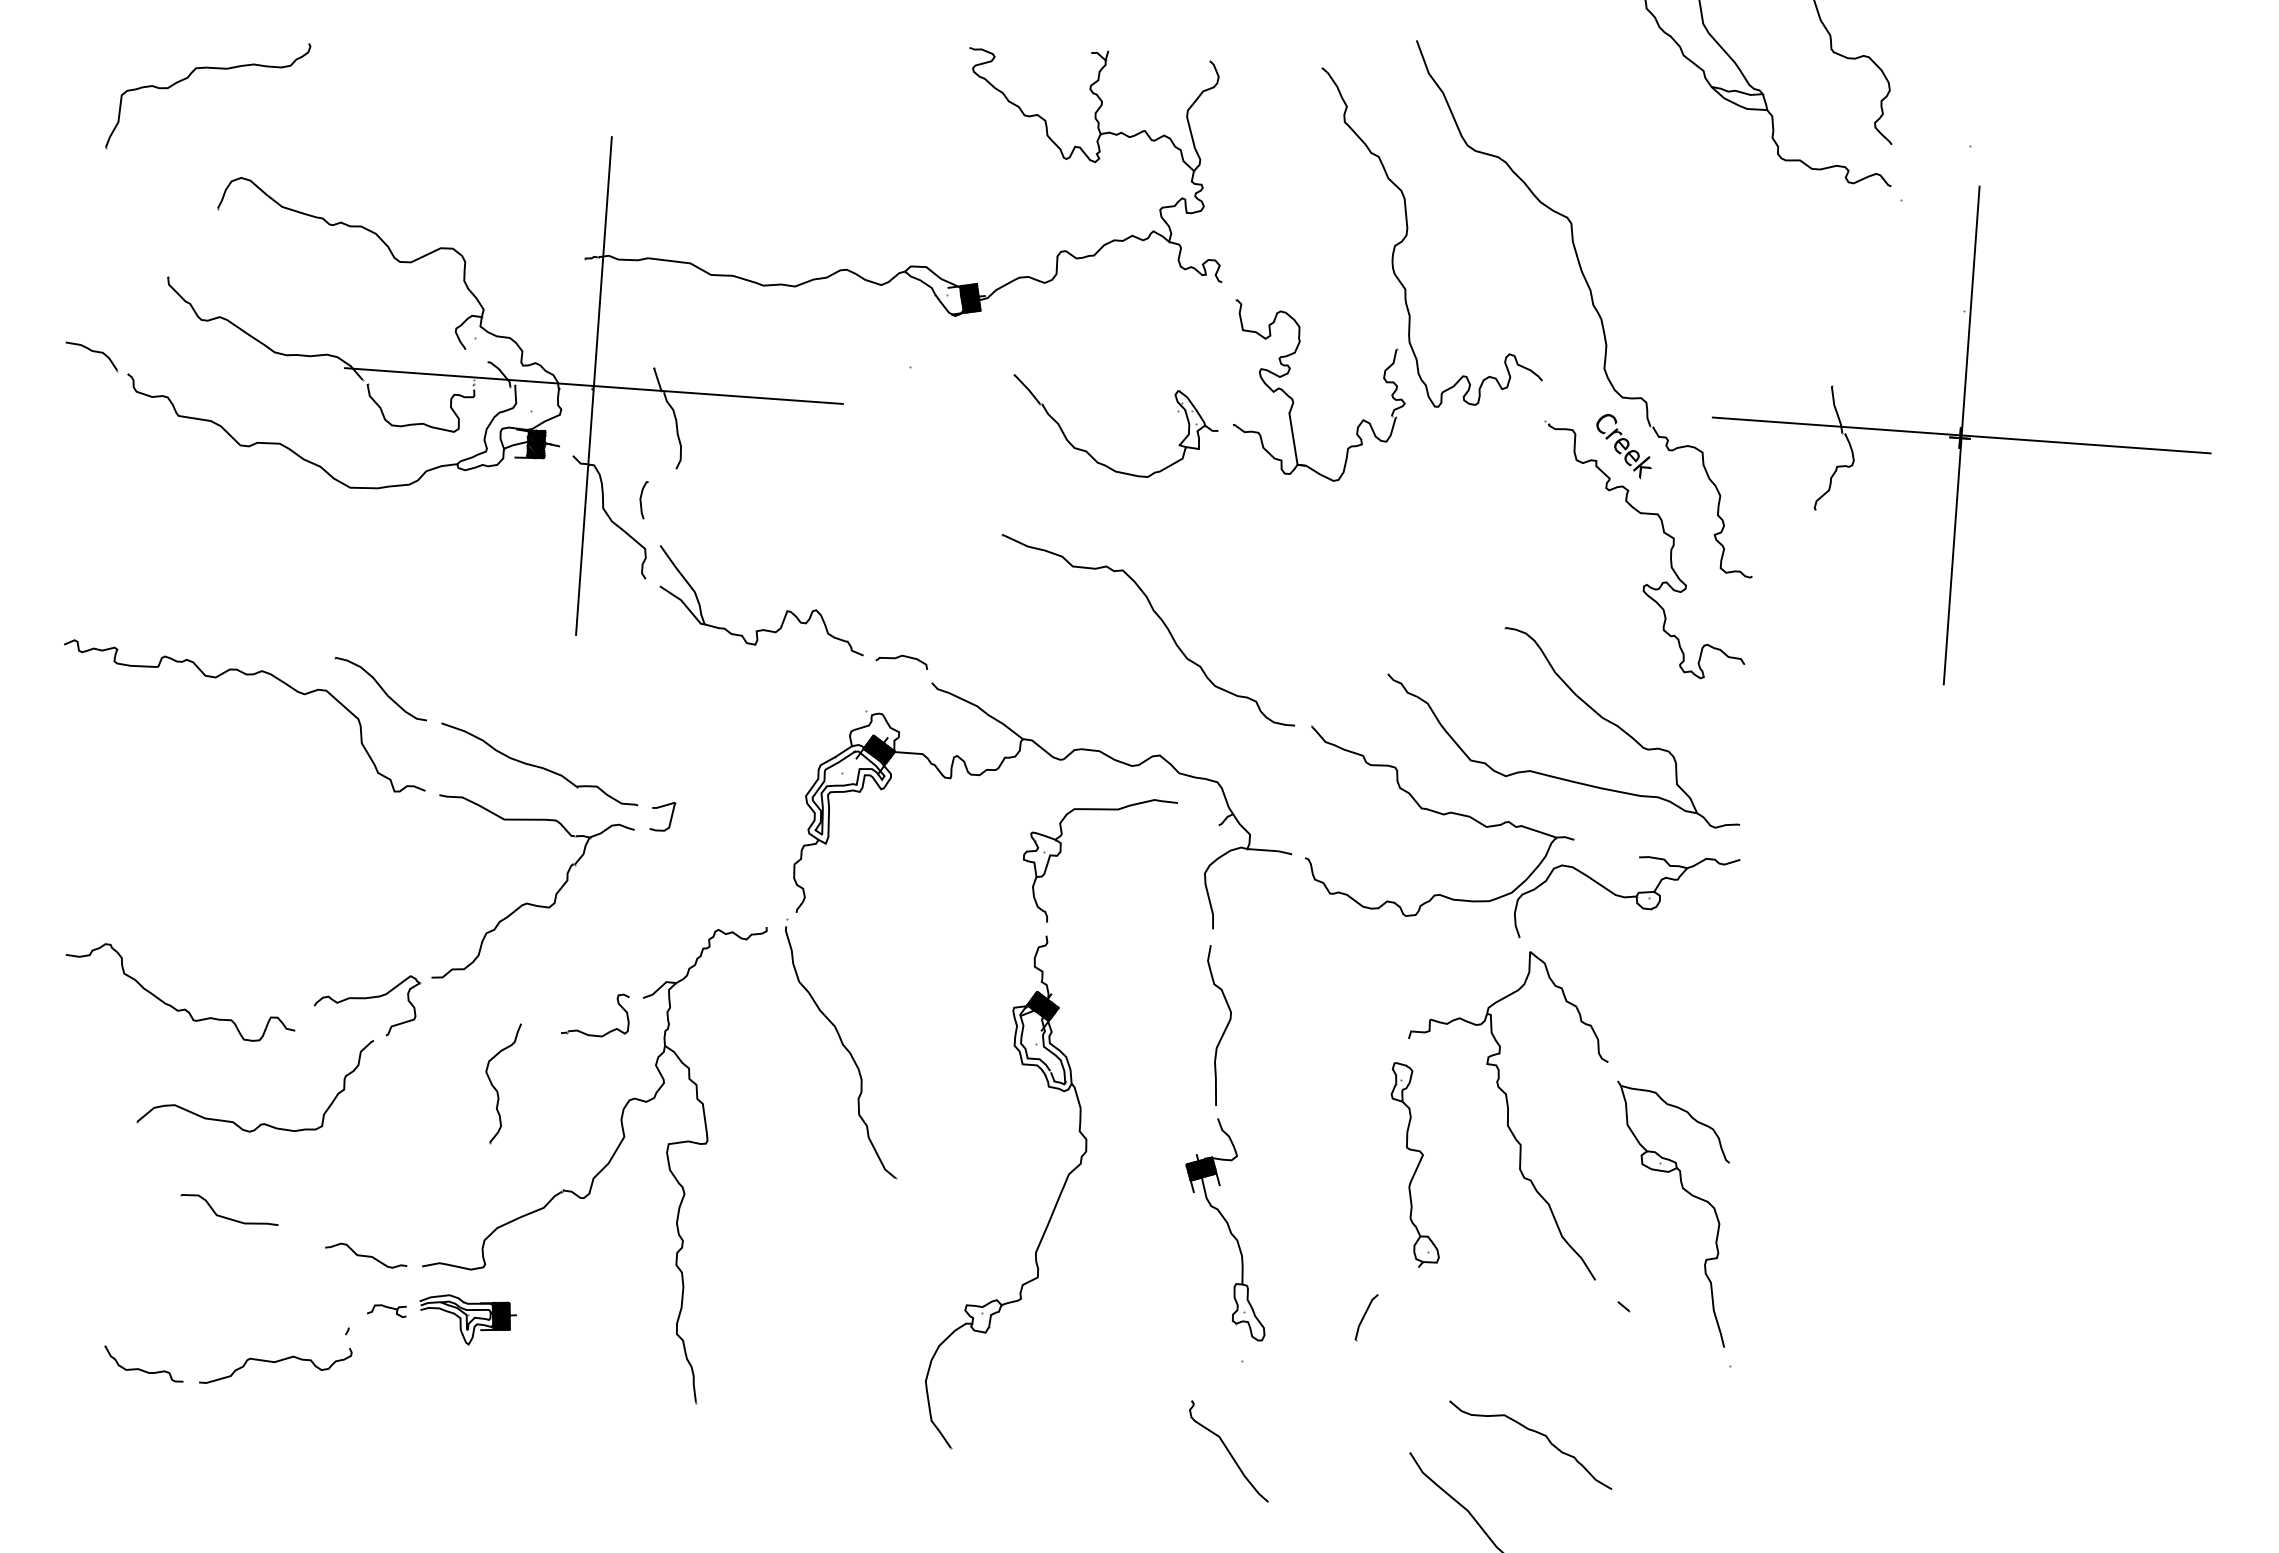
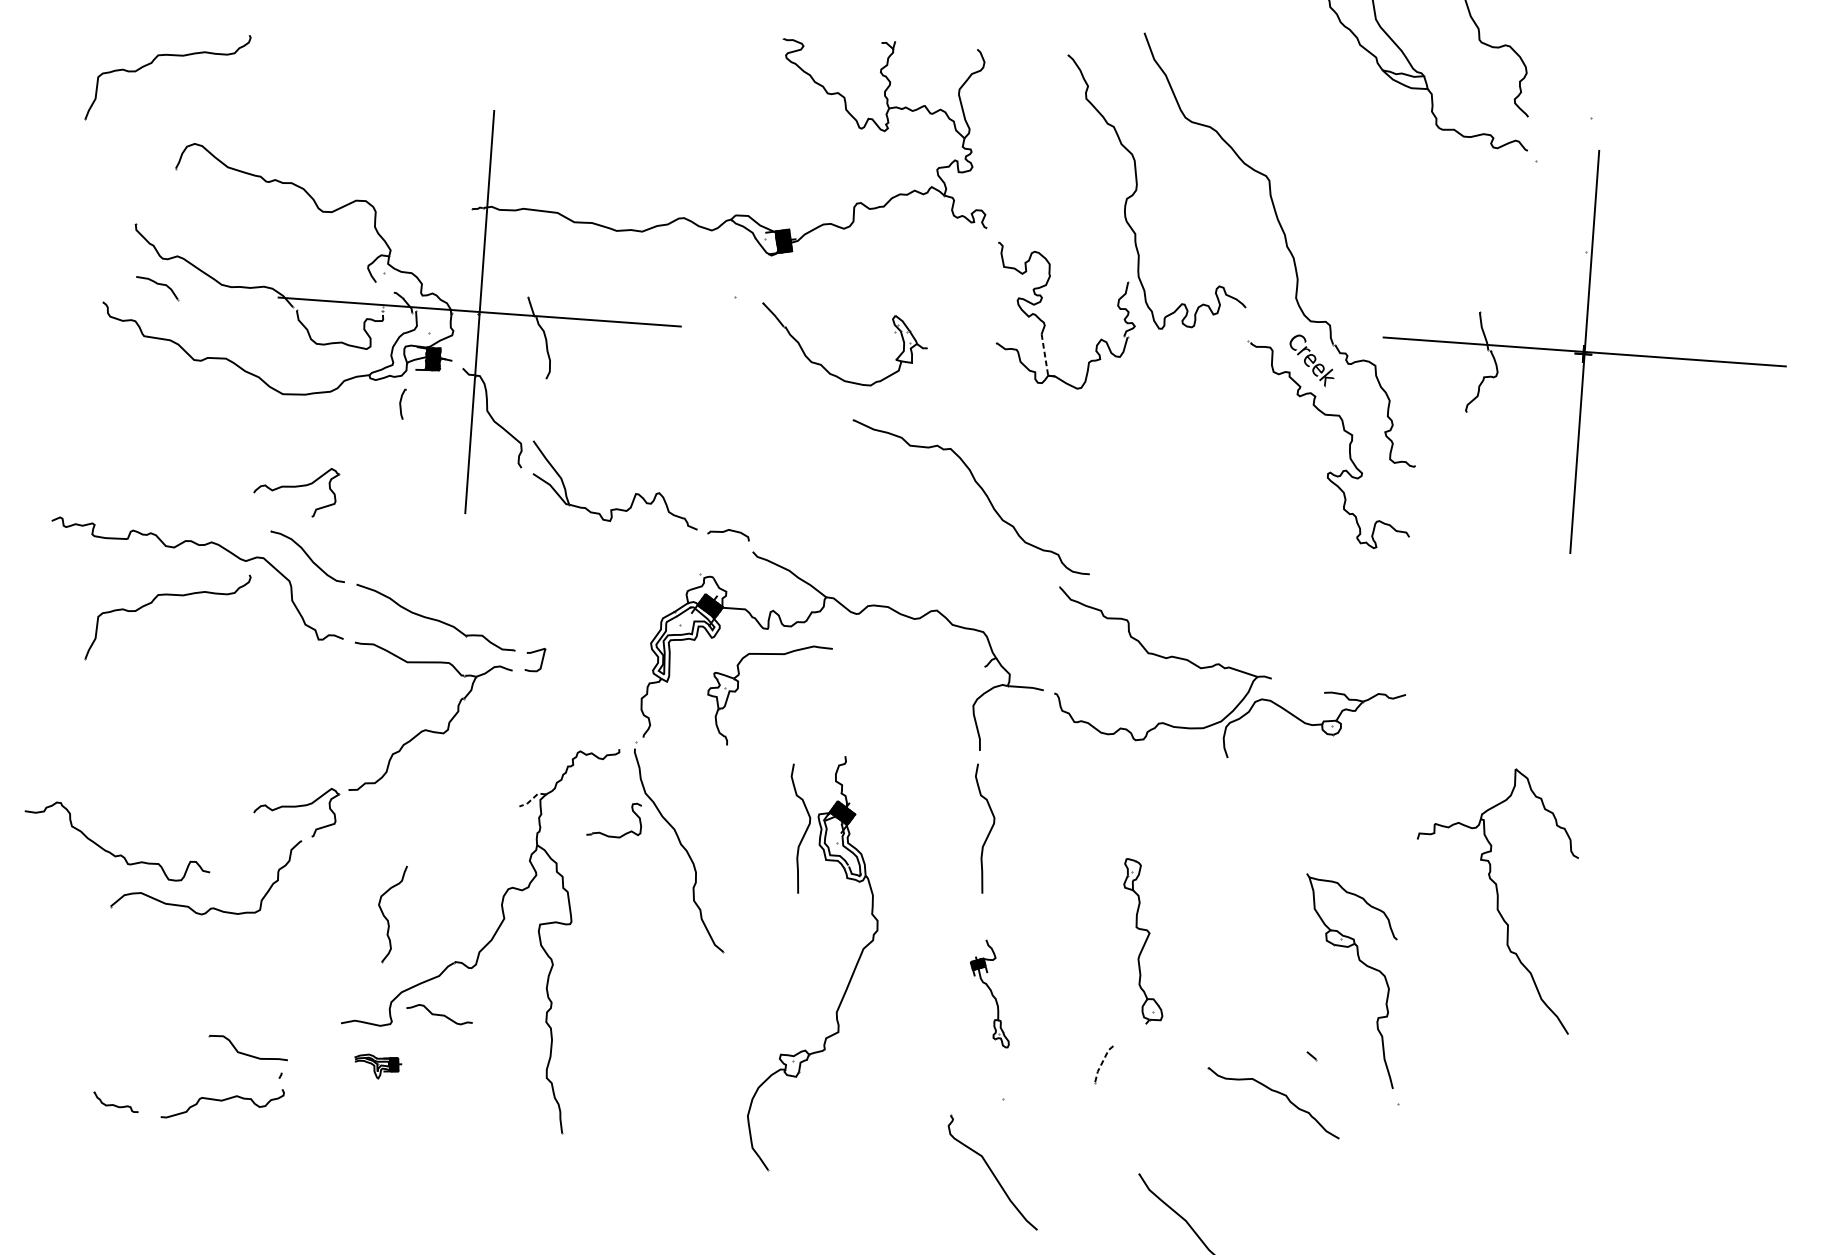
part: (91, 356) -> (157, 288), moved
line: (1293, 439) -> (1044, 355), solid -> dashed
part: (1088, 452) -> (822, 365), moved
curve: (641, 500) -> (401, 404), moved
part: (365, 603) -> (295, 487), added
part: (1161, 621) -> (981, 490), moved
part: (1585, 704) -> (1280, 569), removed
part: (189, 745) -> (152, 602), added
part: (1061, 852) -> (738, 688), moved
line: (659, 988) -> (532, 798), solid -> dashed
curve: (170, 1004) -> (109, 851), moved
curve: (997, 1027) -> (805, 830), added
part: (594, 1034) -> (613, 835), moved
part: (496, 1088) -> (387, 918), moved
part: (1508, 1115) -> (1498, 901), moved
part: (225, 1216) -> (245, 1053), moved
part: (1225, 1229) -> (989, 993), size x0.6
curve: (366, 1255) -> (439, 1014), moved
part: (386, 1310) -> (312, 1058), removed
line: (1363, 1316) -> (1101, 1063), solid -> dashed
part: (467, 1319) -> (377, 1066), size x0.6
part: (143, 1363) -> (115, 1101), size x0.7
part: (1534, 1432) -> (1276, 1092), moved
part: (1228, 1451) -> (992, 1172), size x1.4

